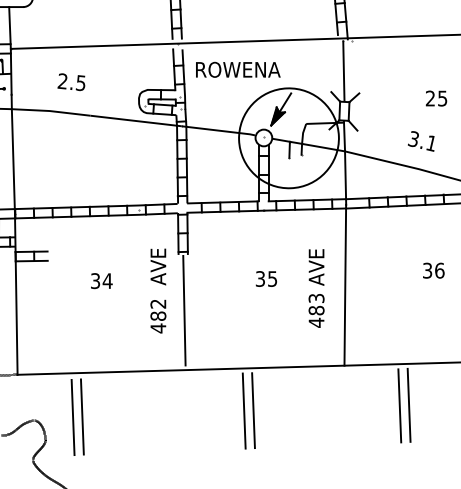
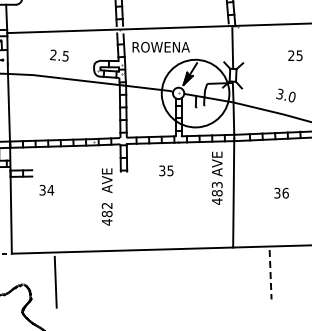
text: (71, 82) -> (59, 55), moved
text: (436, 98) -> (295, 55), moved
text: (430, 142) -> (291, 96), 3.1 -> 3.0
text: (433, 269) -> (281, 192), moved
text: (266, 278) -> (166, 170), moved
text: (101, 279) -> (46, 189), moved
text: (315, 287) -> (216, 177), moved
line: (183, 310) -> (124, 210), removed
line: (399, 405) -> (270, 274), solid -> dashed
line: (408, 405) -> (276, 274), removed
line: (244, 409) -> (165, 277), removed
line: (253, 409) -> (171, 277), removed
line: (73, 417) -> (49, 282), removed

